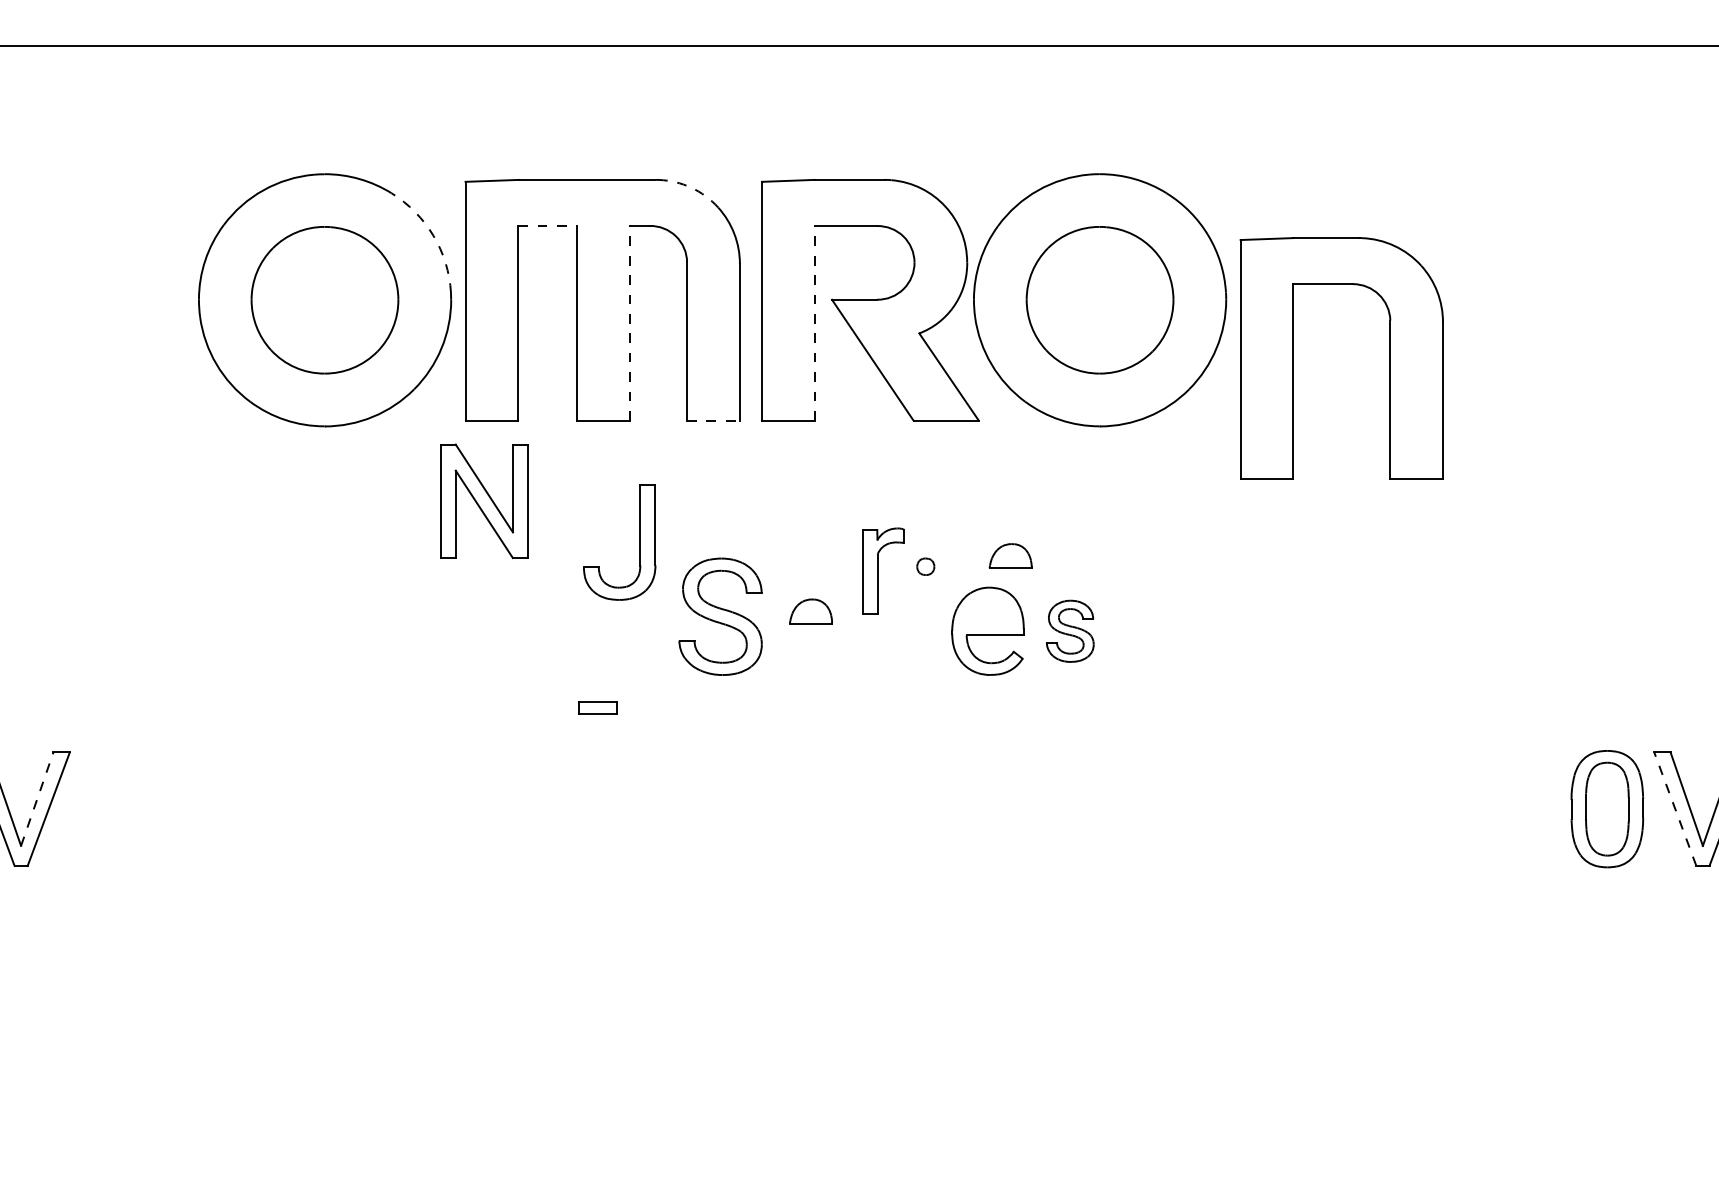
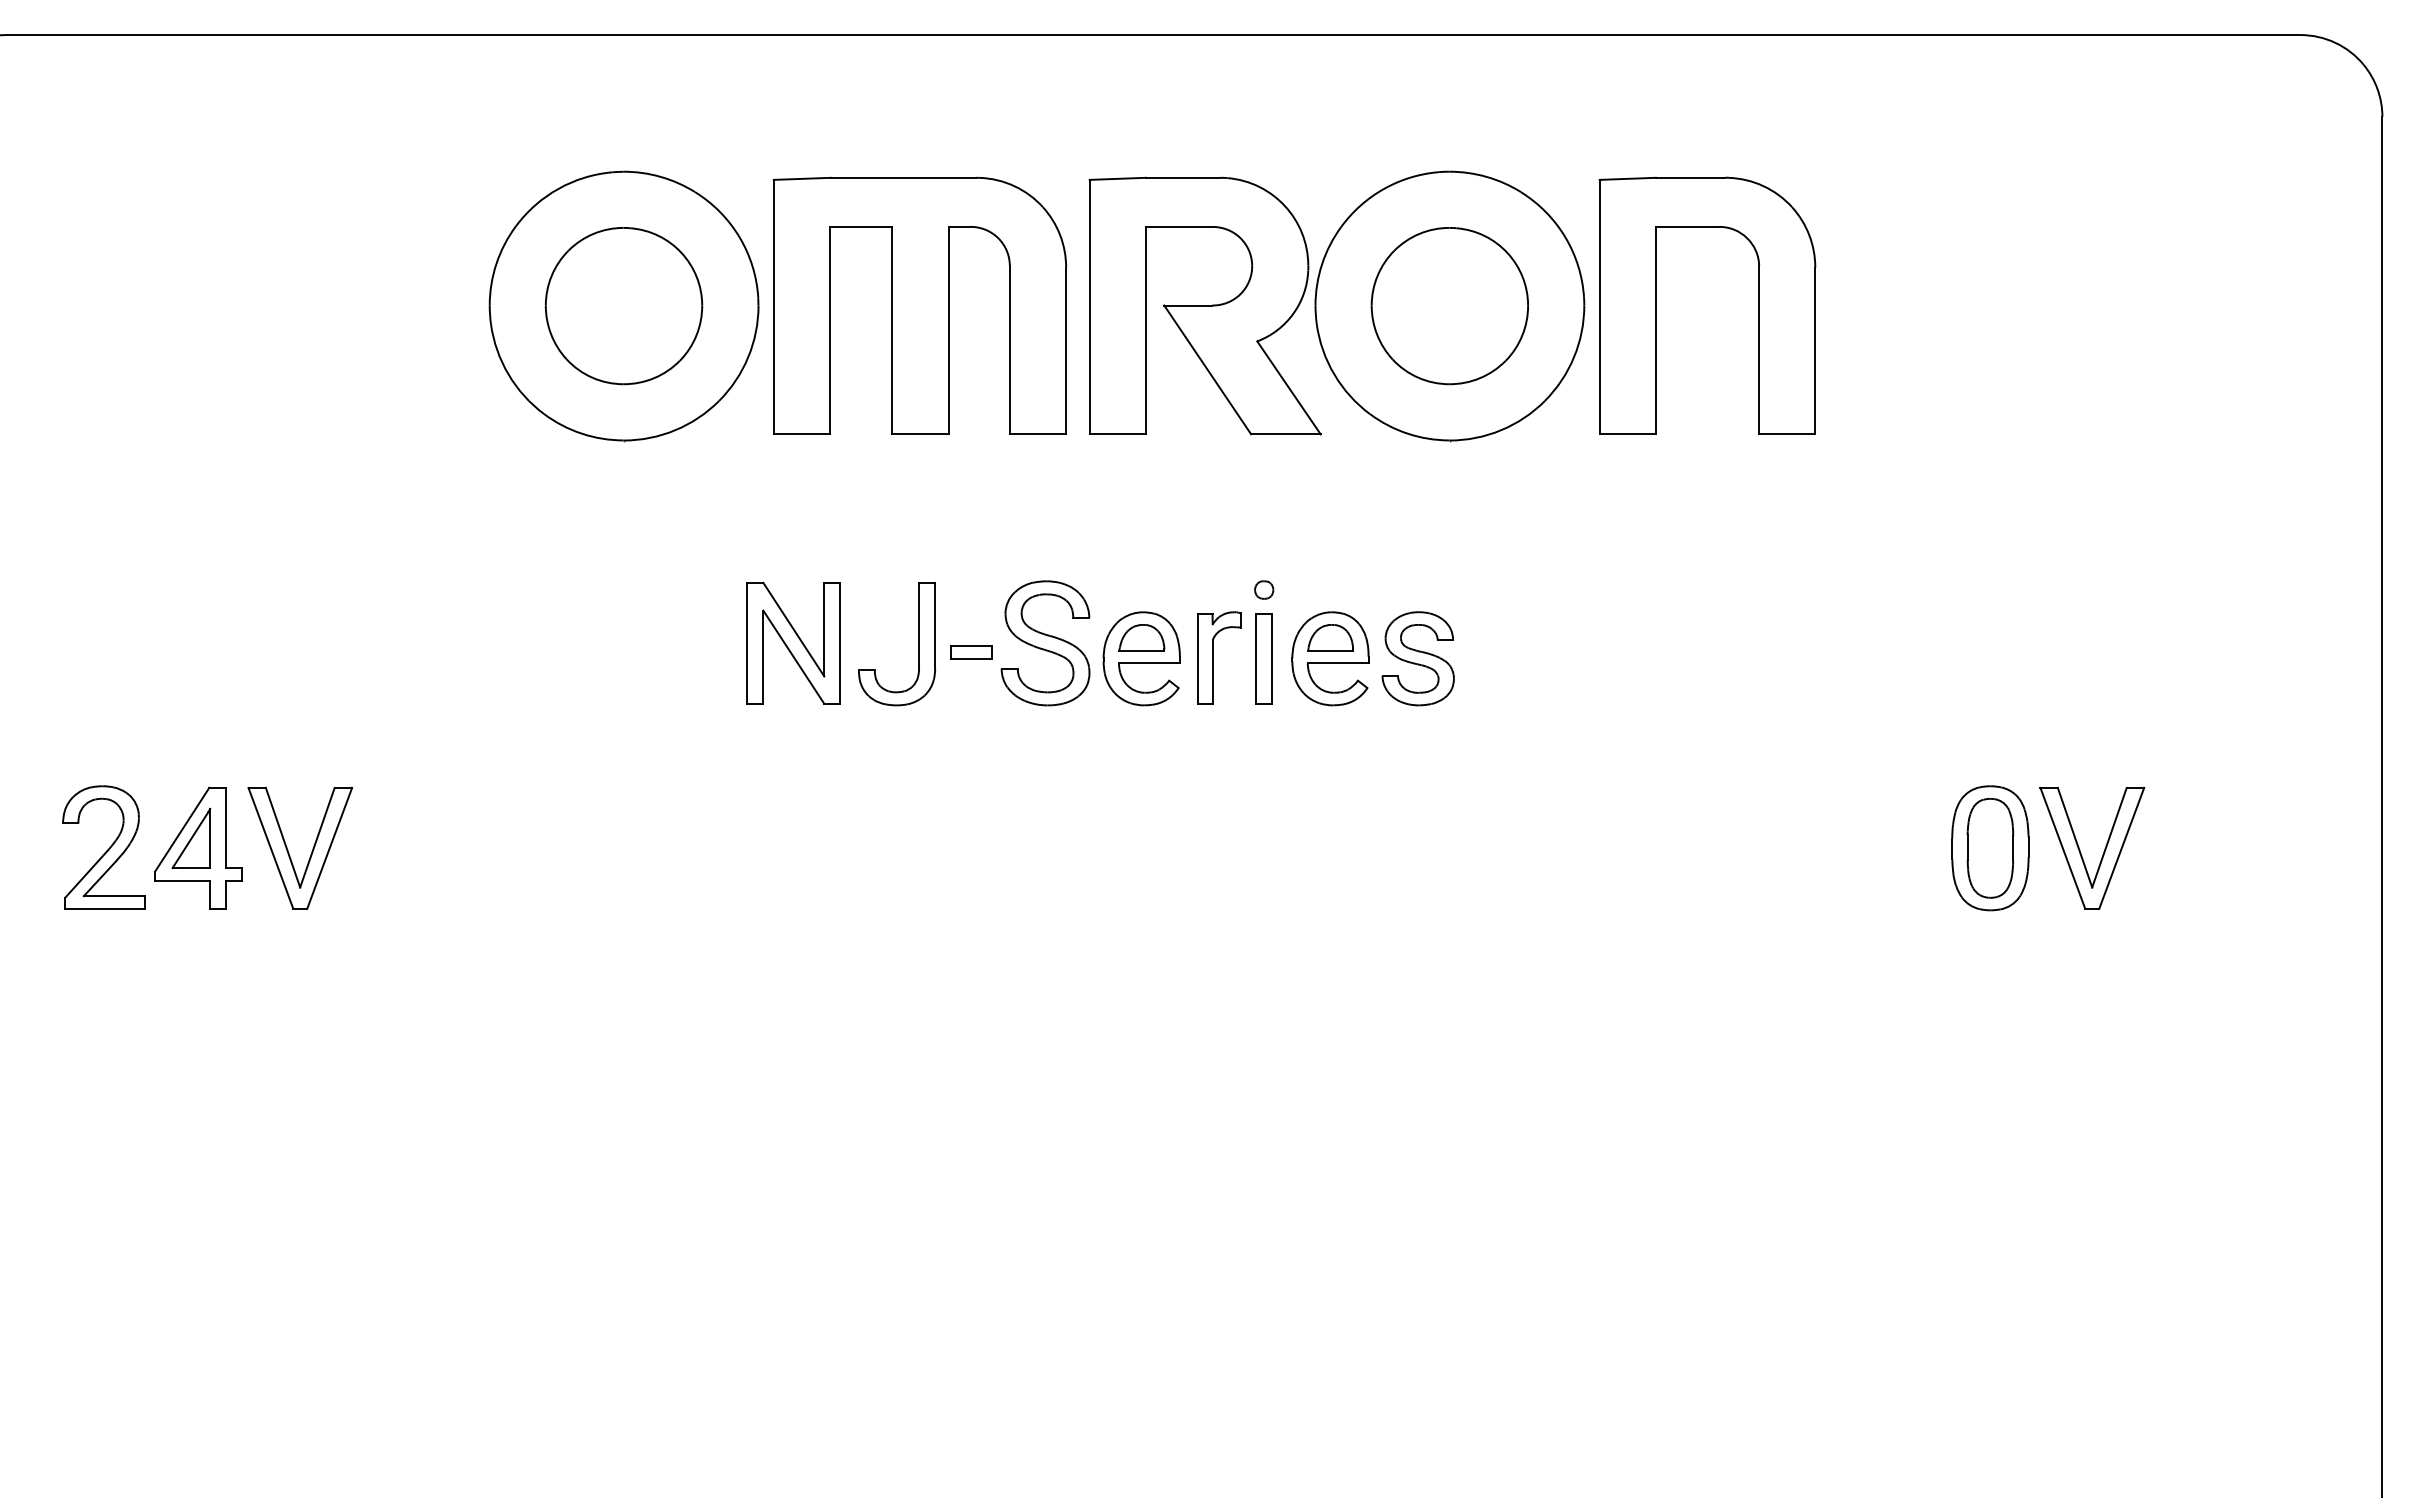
arc: (691, 188) -> (1014, 186), dashed -> solid
line: (547, 226) -> (861, 227), dashed -> solid
arc: (433, 235) -> (739, 237), dashed -> solid
line: (629, 323) -> (948, 330), dashed -> solid
line: (814, 323) -> (1145, 330), dashed -> solid
part: (1293, 357) -> (1656, 305), moved
line: (713, 420) -> (1038, 434), dashed -> solid
part: (484, 500) -> (793, 642), moved
part: (639, 542) -> (918, 644), moved
part: (1010, 555) -> (1330, 637), moved
part: (883, 570) -> (1219, 657), moved
part: (810, 631) -> (1141, 658), added
part: (925, 631) -> (1263, 658), added
part: (1069, 631) -> (1417, 658), size x1.43
part: (597, 707) -> (971, 652), moved
line: (37, 799) -> (317, 837), dashed -> solid
line: (1675, 808) -> (2062, 847), dashed -> solid

